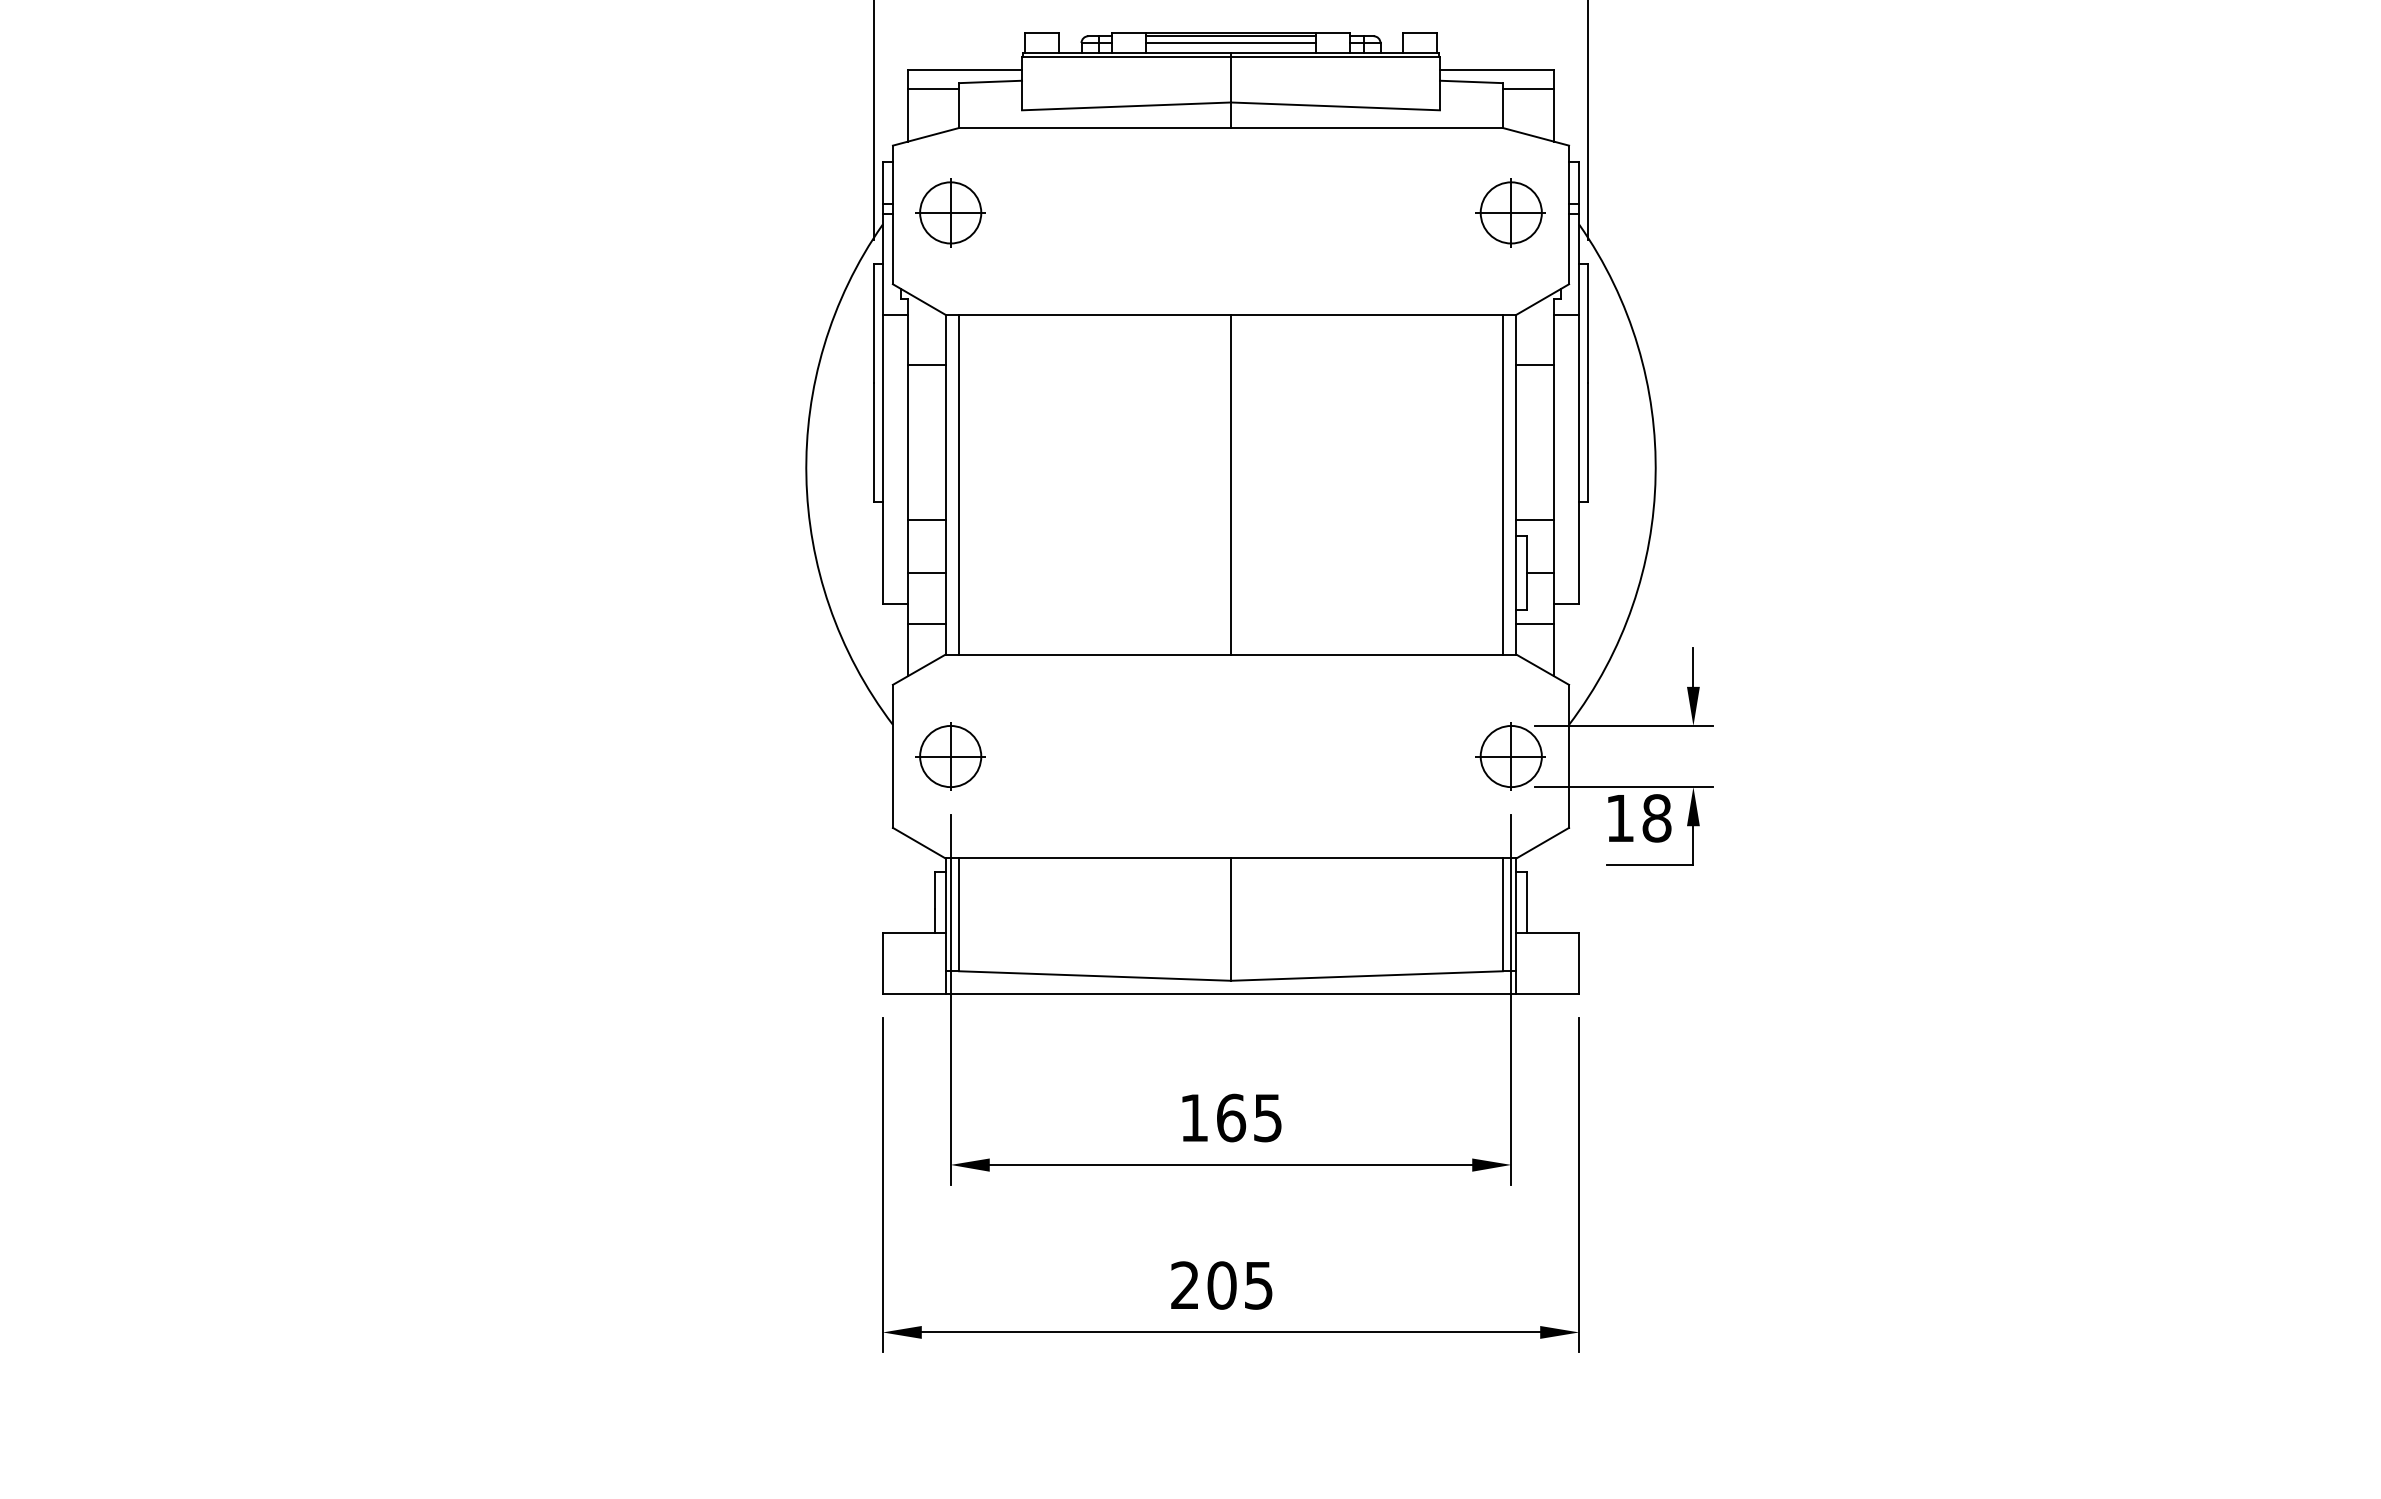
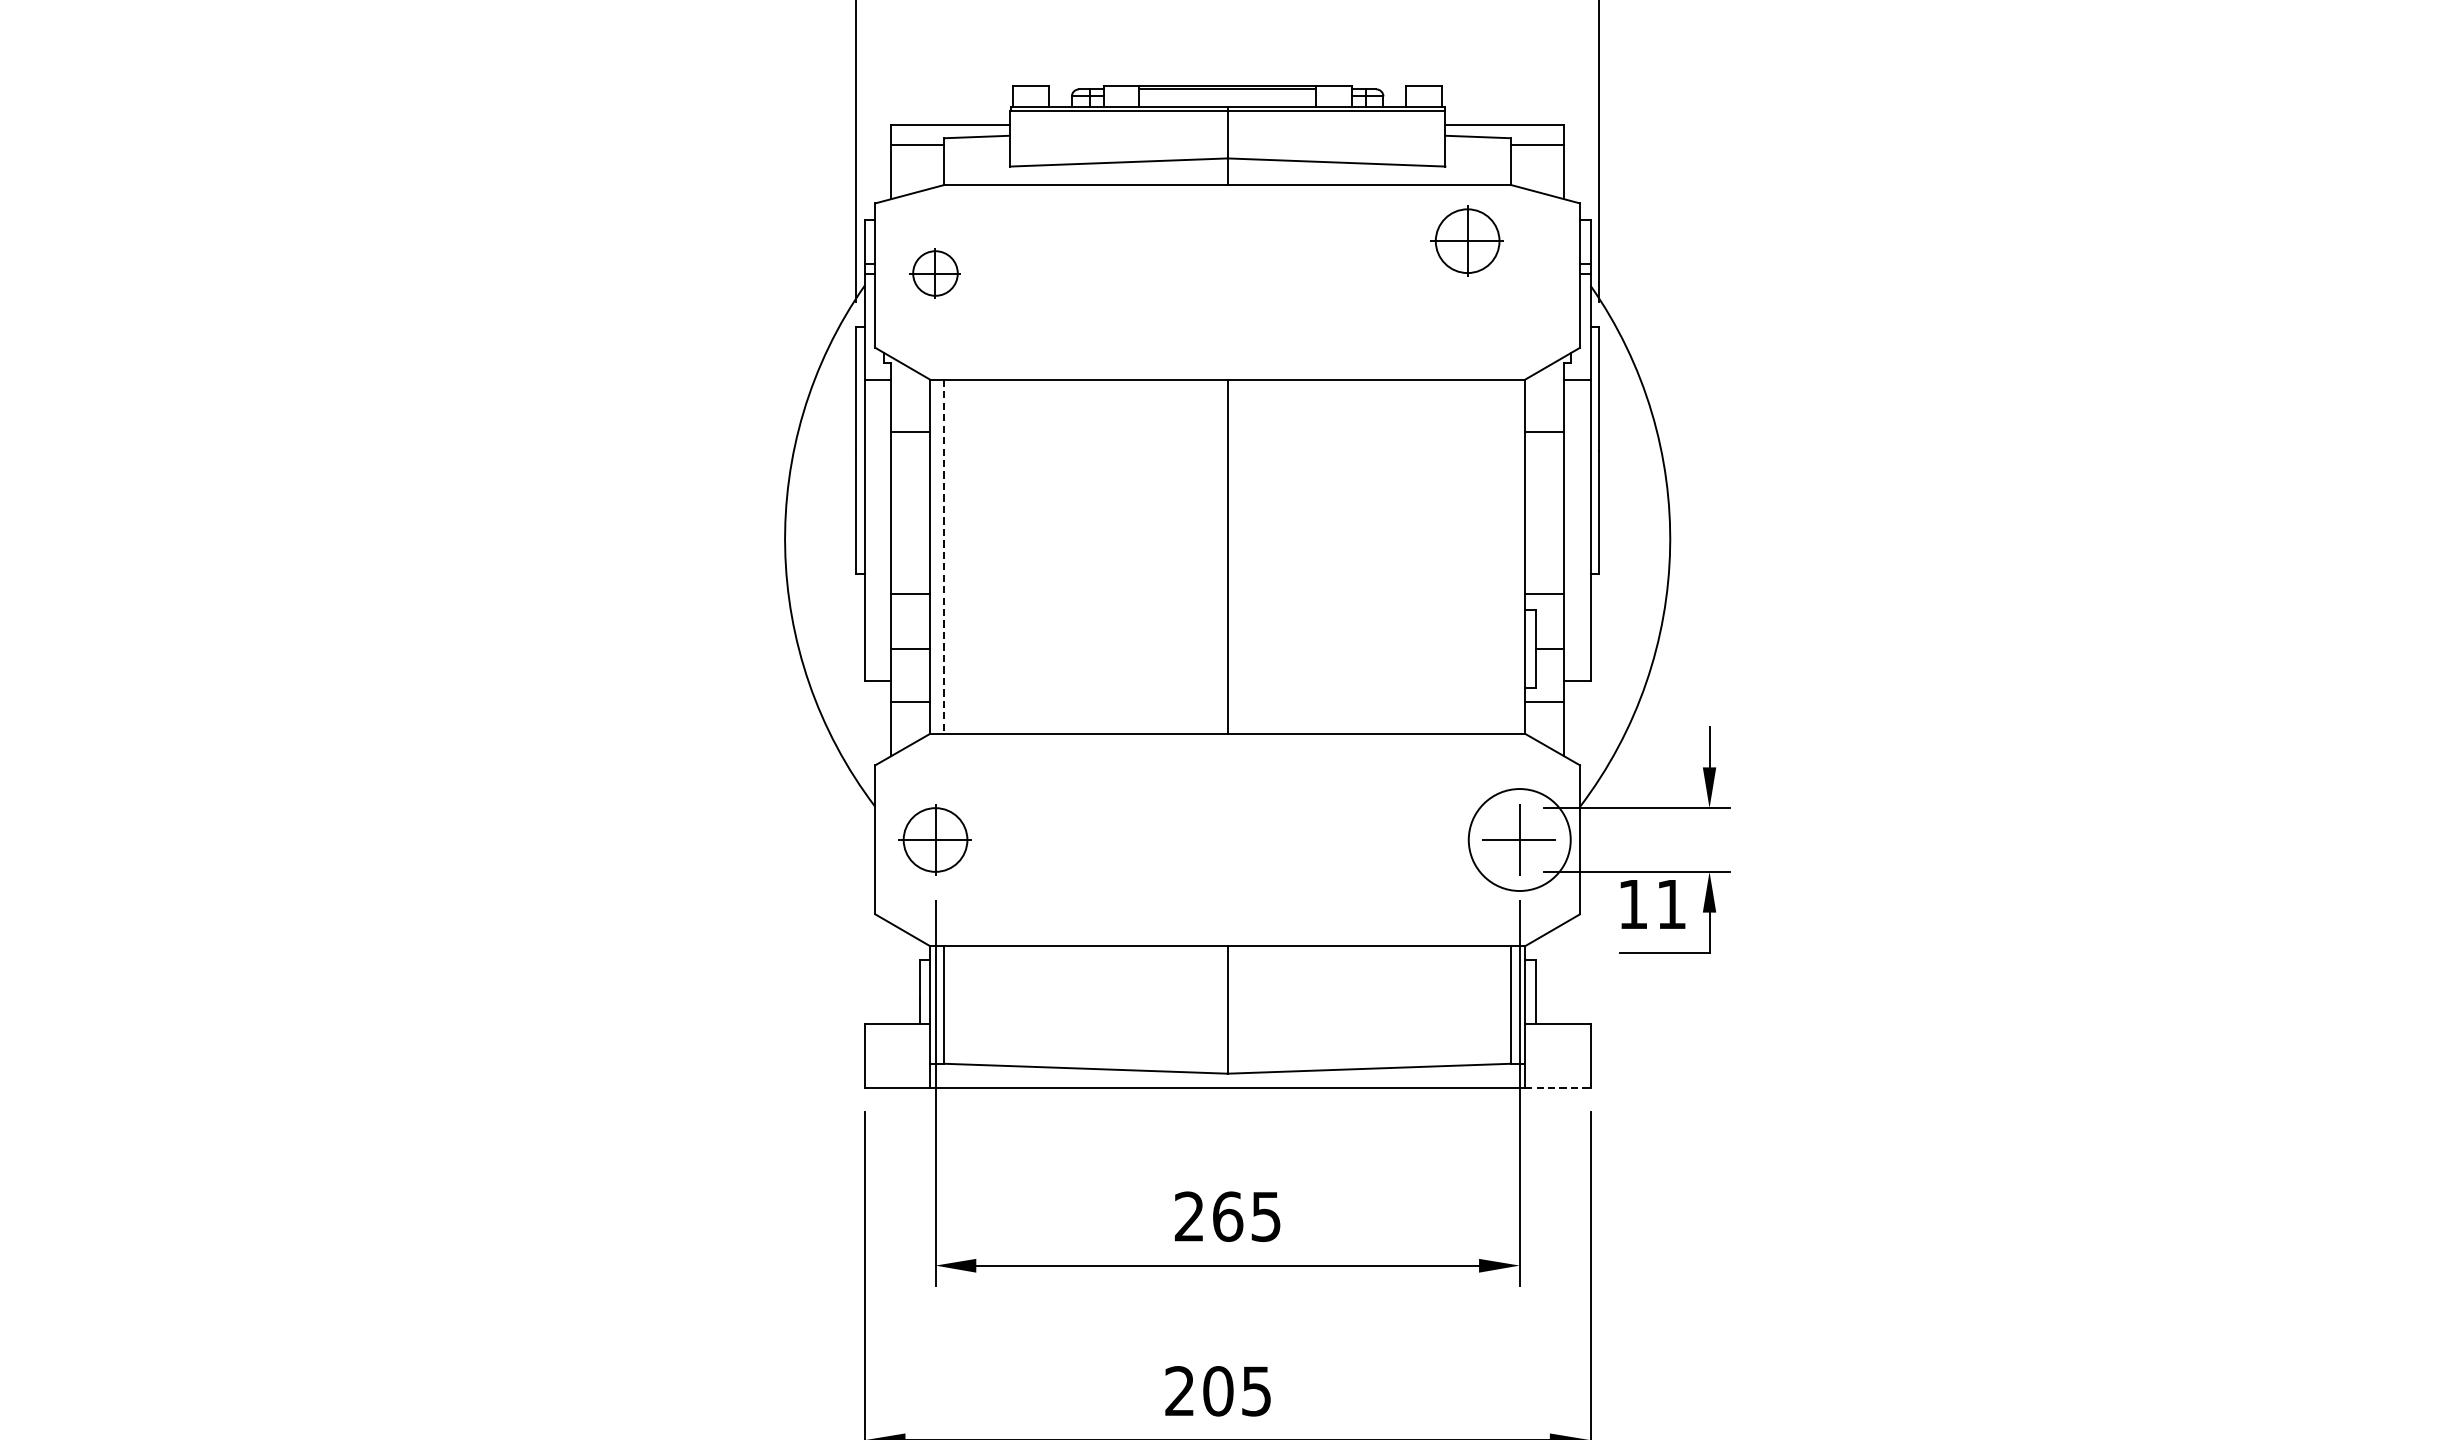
line: (1230, 43) -> (1227, 96), removed
part: (950, 212) -> (935, 273), size x0.7
part: (1510, 212) -> (1466, 240), moved
line: (959, 484) -> (944, 556), solid -> dashed
line: (1502, 484) -> (1510, 556), removed
circle: (1510, 756) -> (1518, 839), size x1.6
text: (1656, 818) -> (1671, 904), 18 -> 11
line: (1548, 994) -> (1558, 1087), solid -> dashed
text: (1193, 1117) -> (1188, 1216), 165 -> 265

